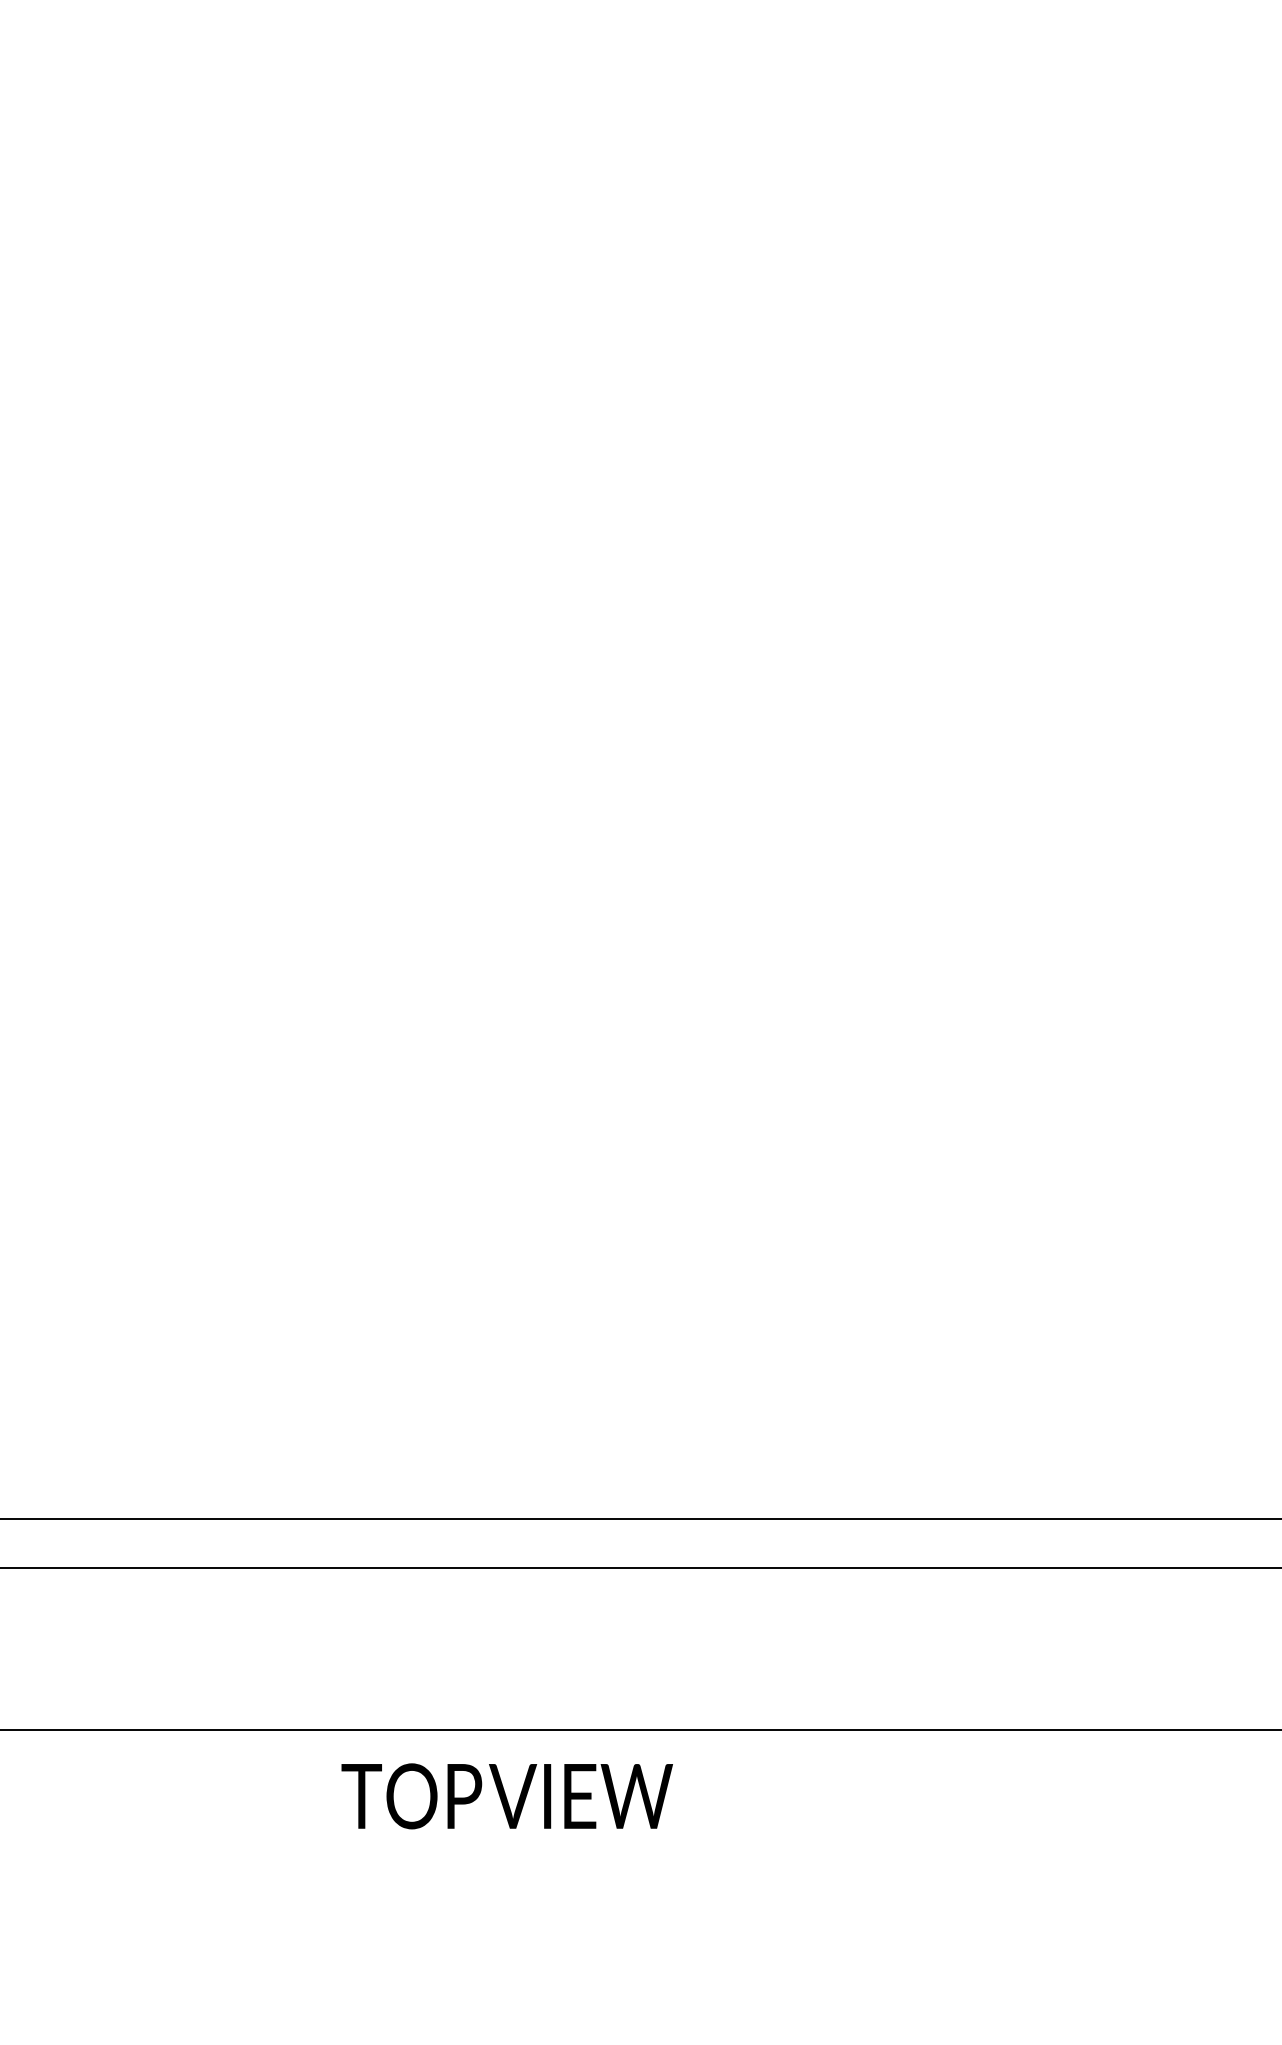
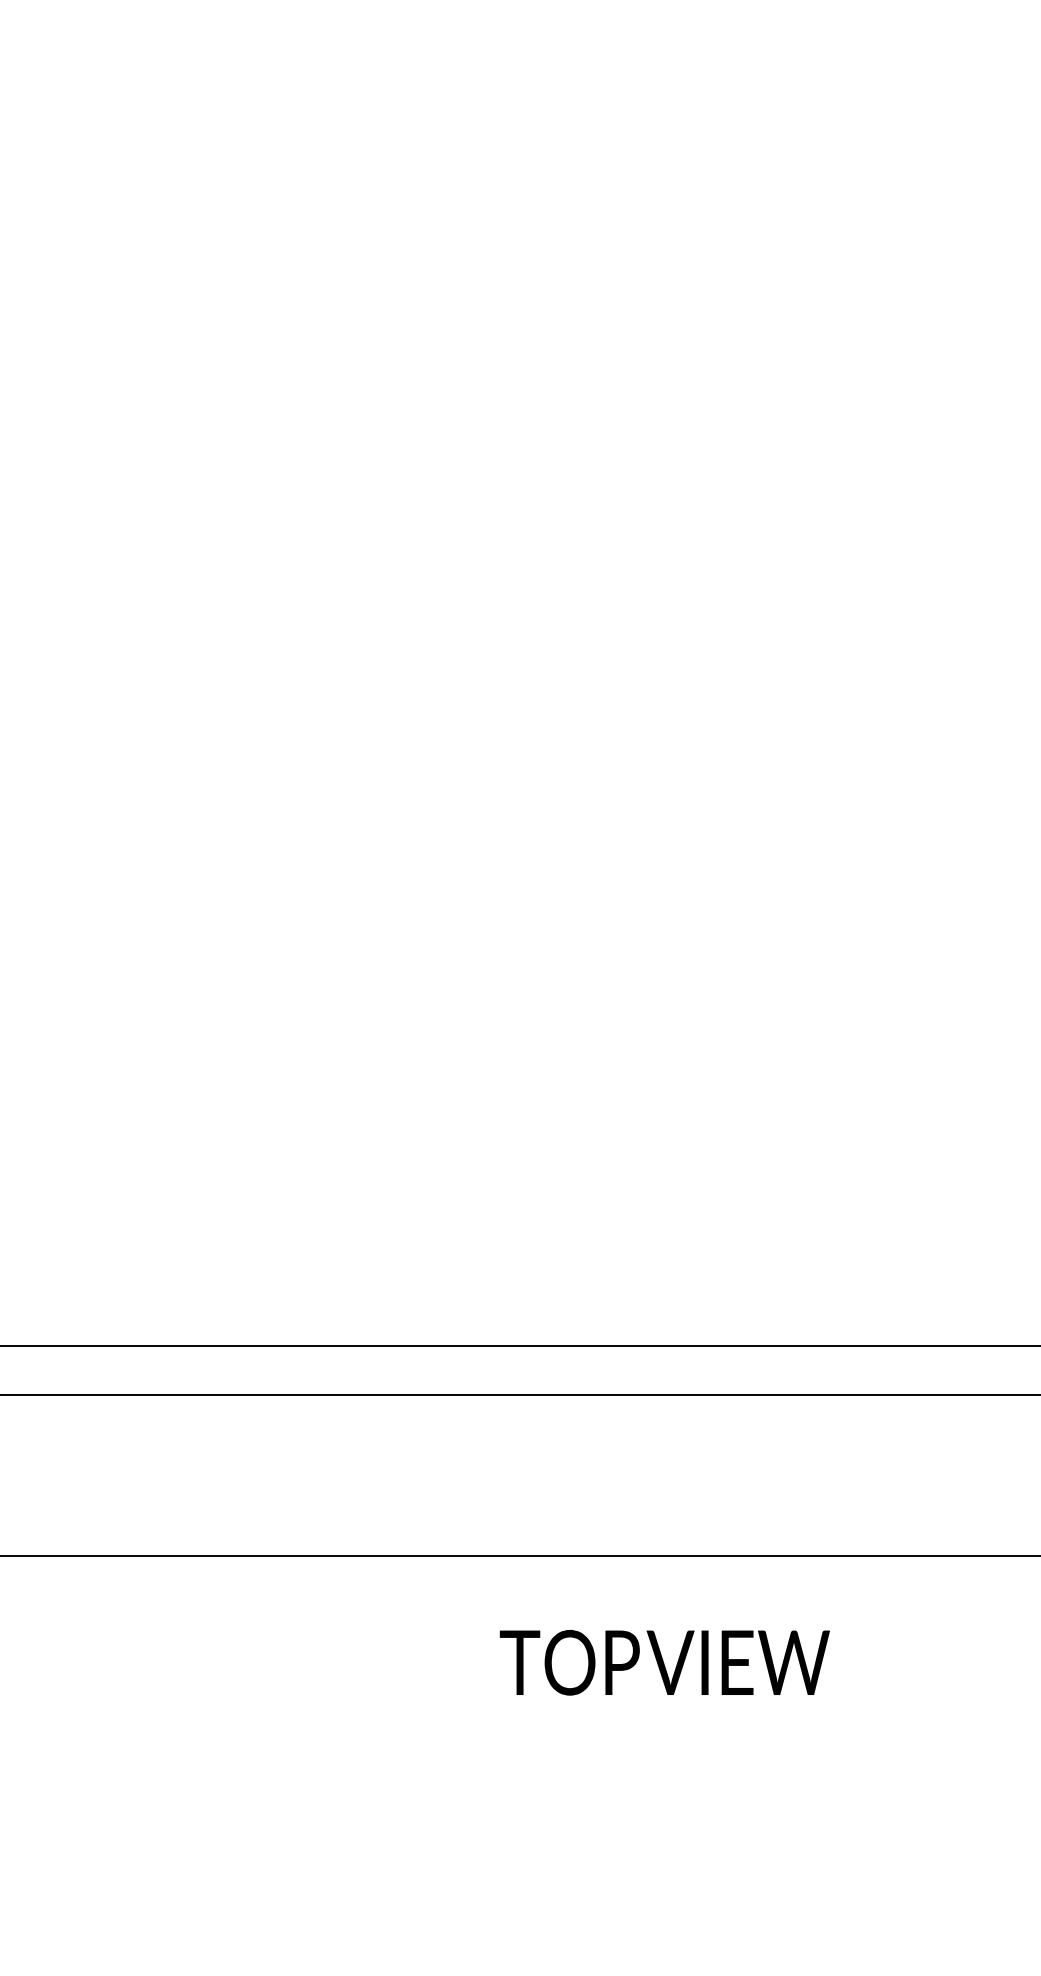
text: (506, 1796) -> (664, 1662), moved

